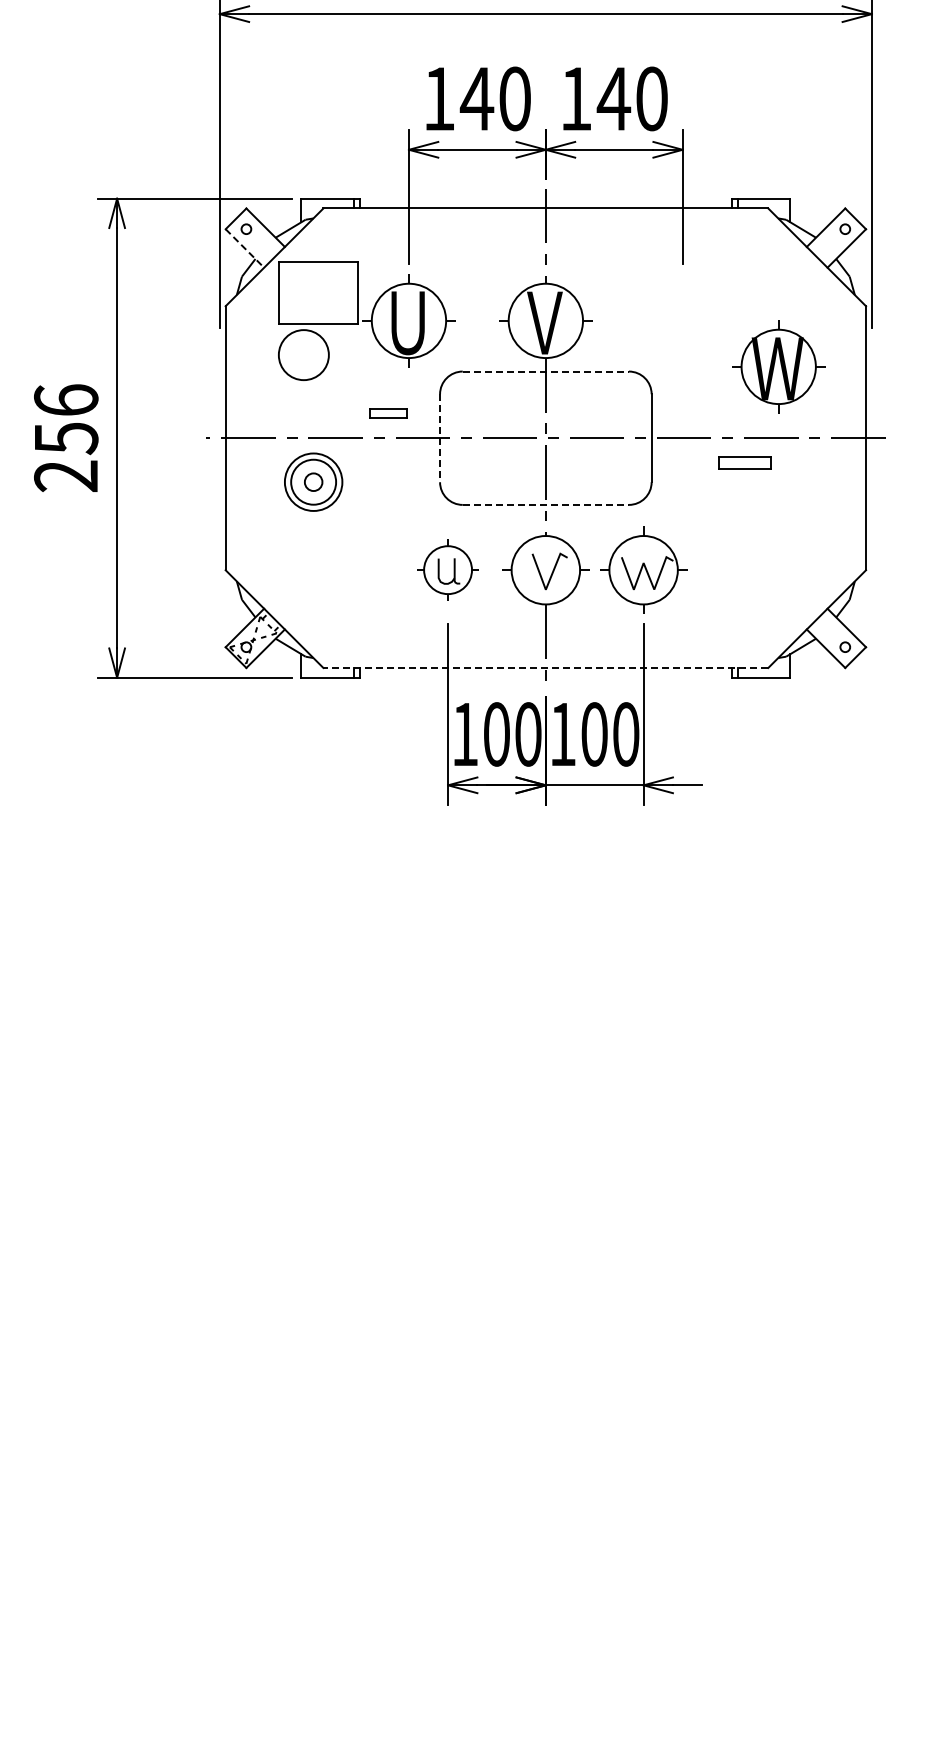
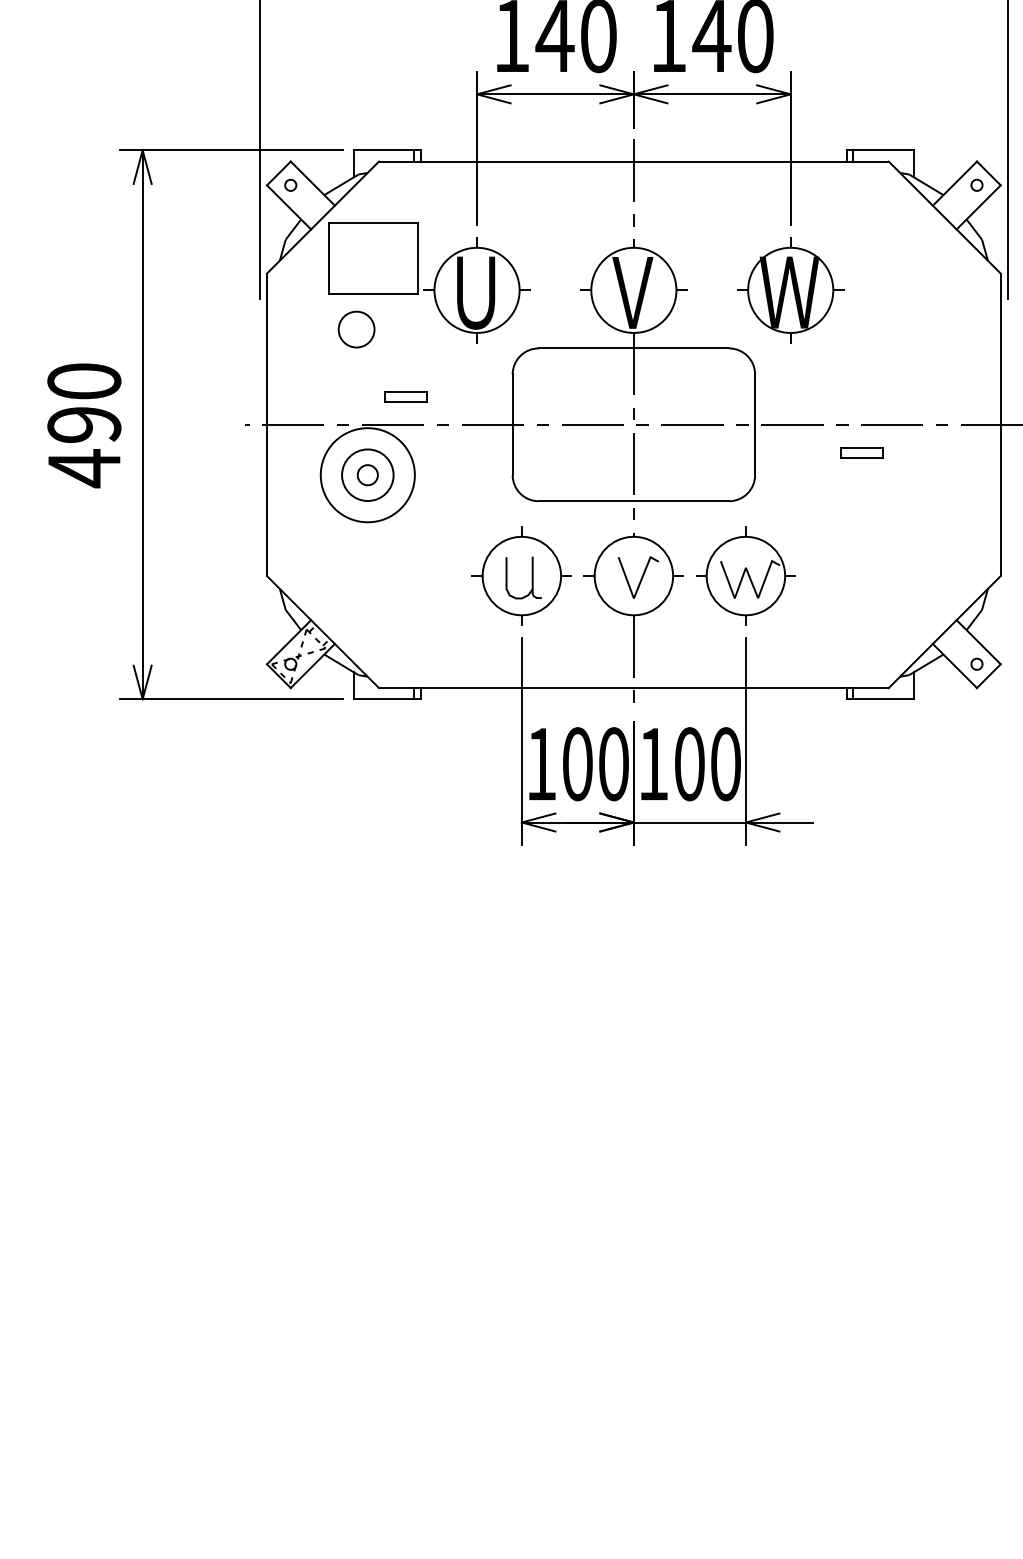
line: (245, 248) -> (289, 207), dashed -> solid
circle: (303, 354) -> (356, 328), size x0.62
part: (778, 366) -> (790, 289), moved
line: (546, 371) -> (634, 348), dashed -> solid
part: (388, 413) -> (405, 396), moved
text: (66, 438) -> (84, 425), 256 -> 490
line: (440, 438) -> (513, 425), dashed -> solid
part: (744, 462) -> (861, 452), size x0.71
circle: (313, 482) -> (367, 475), size x1.43
line: (546, 504) -> (634, 500), dashed -> solid
part: (447, 569) -> (521, 575), size x1.43
line: (545, 668) -> (633, 688), dashed -> solid

